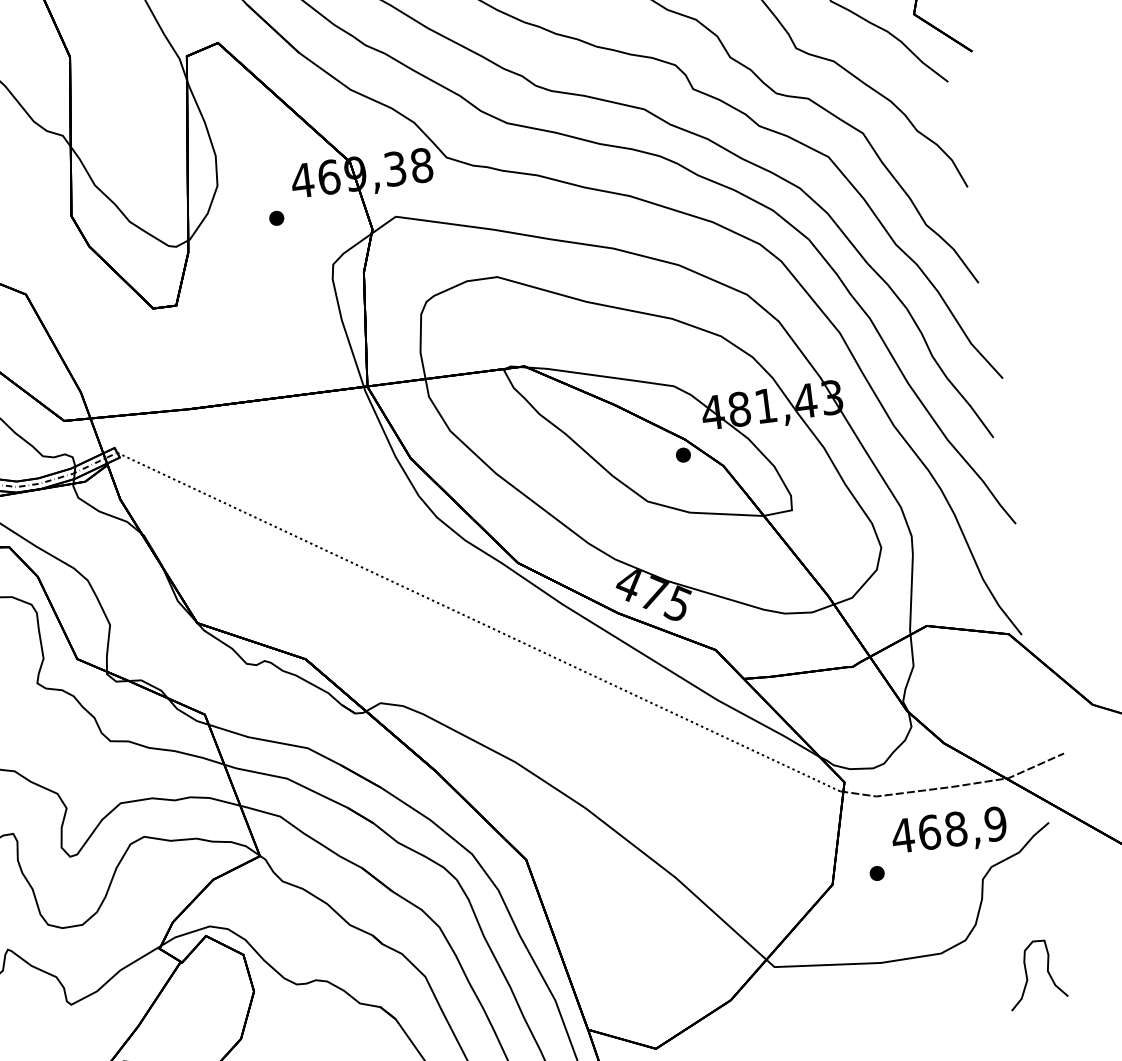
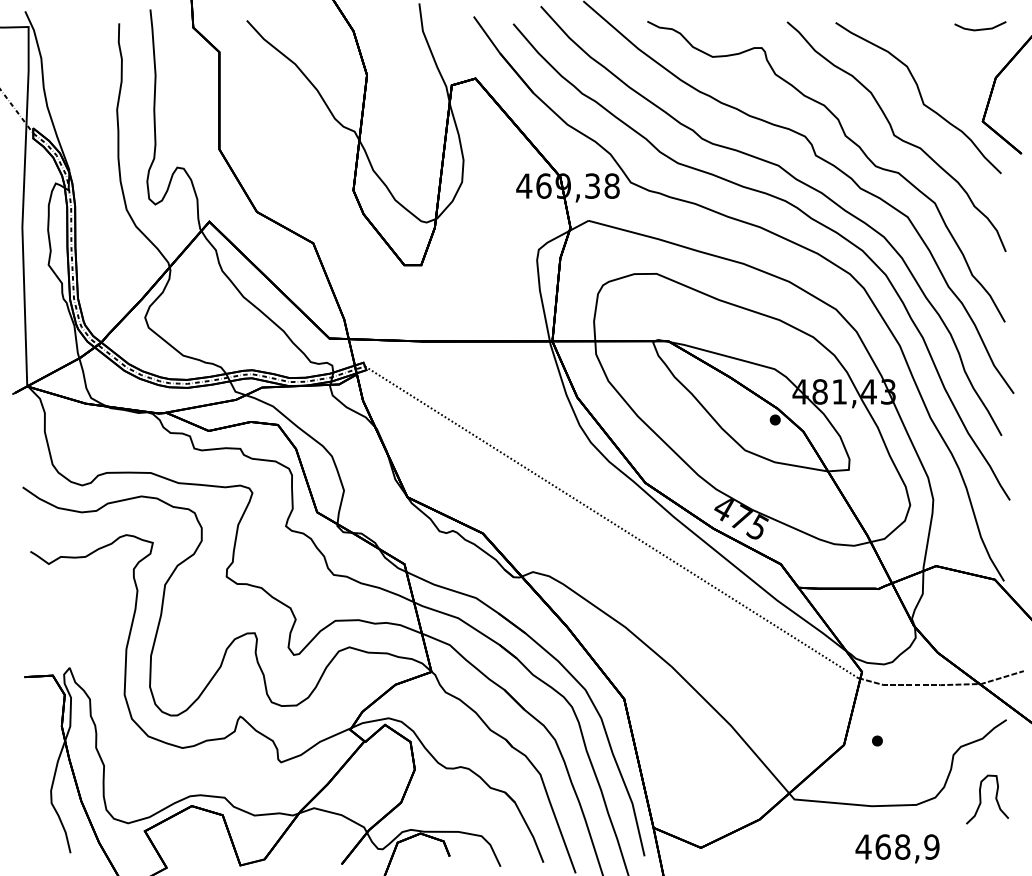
part: (275, 217) -> (501, 210), removed
text: (949, 831) -> (897, 848), moved
curve: (1028, 975) -> (981, 799), moved

